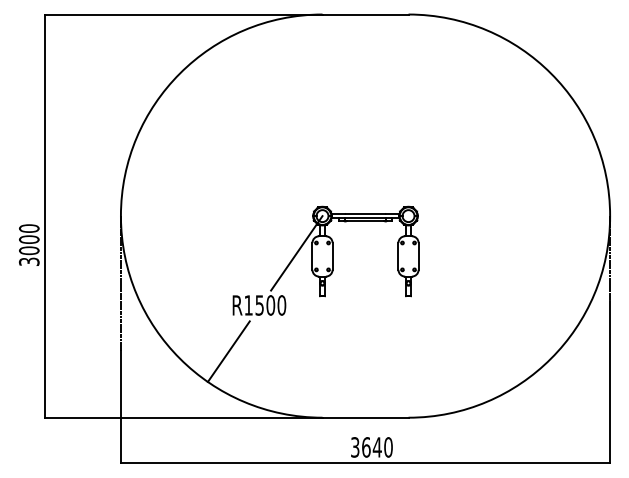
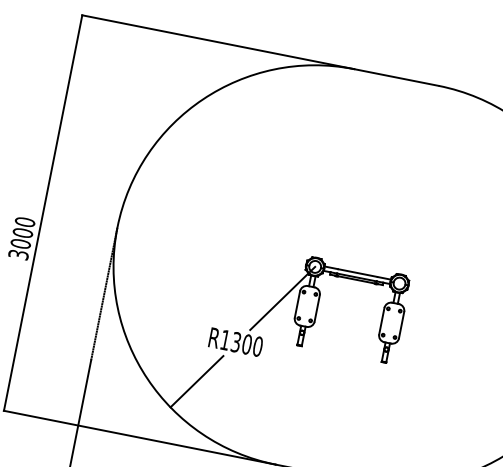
text: (259, 304) -> (236, 341), R1500 -> R1300

